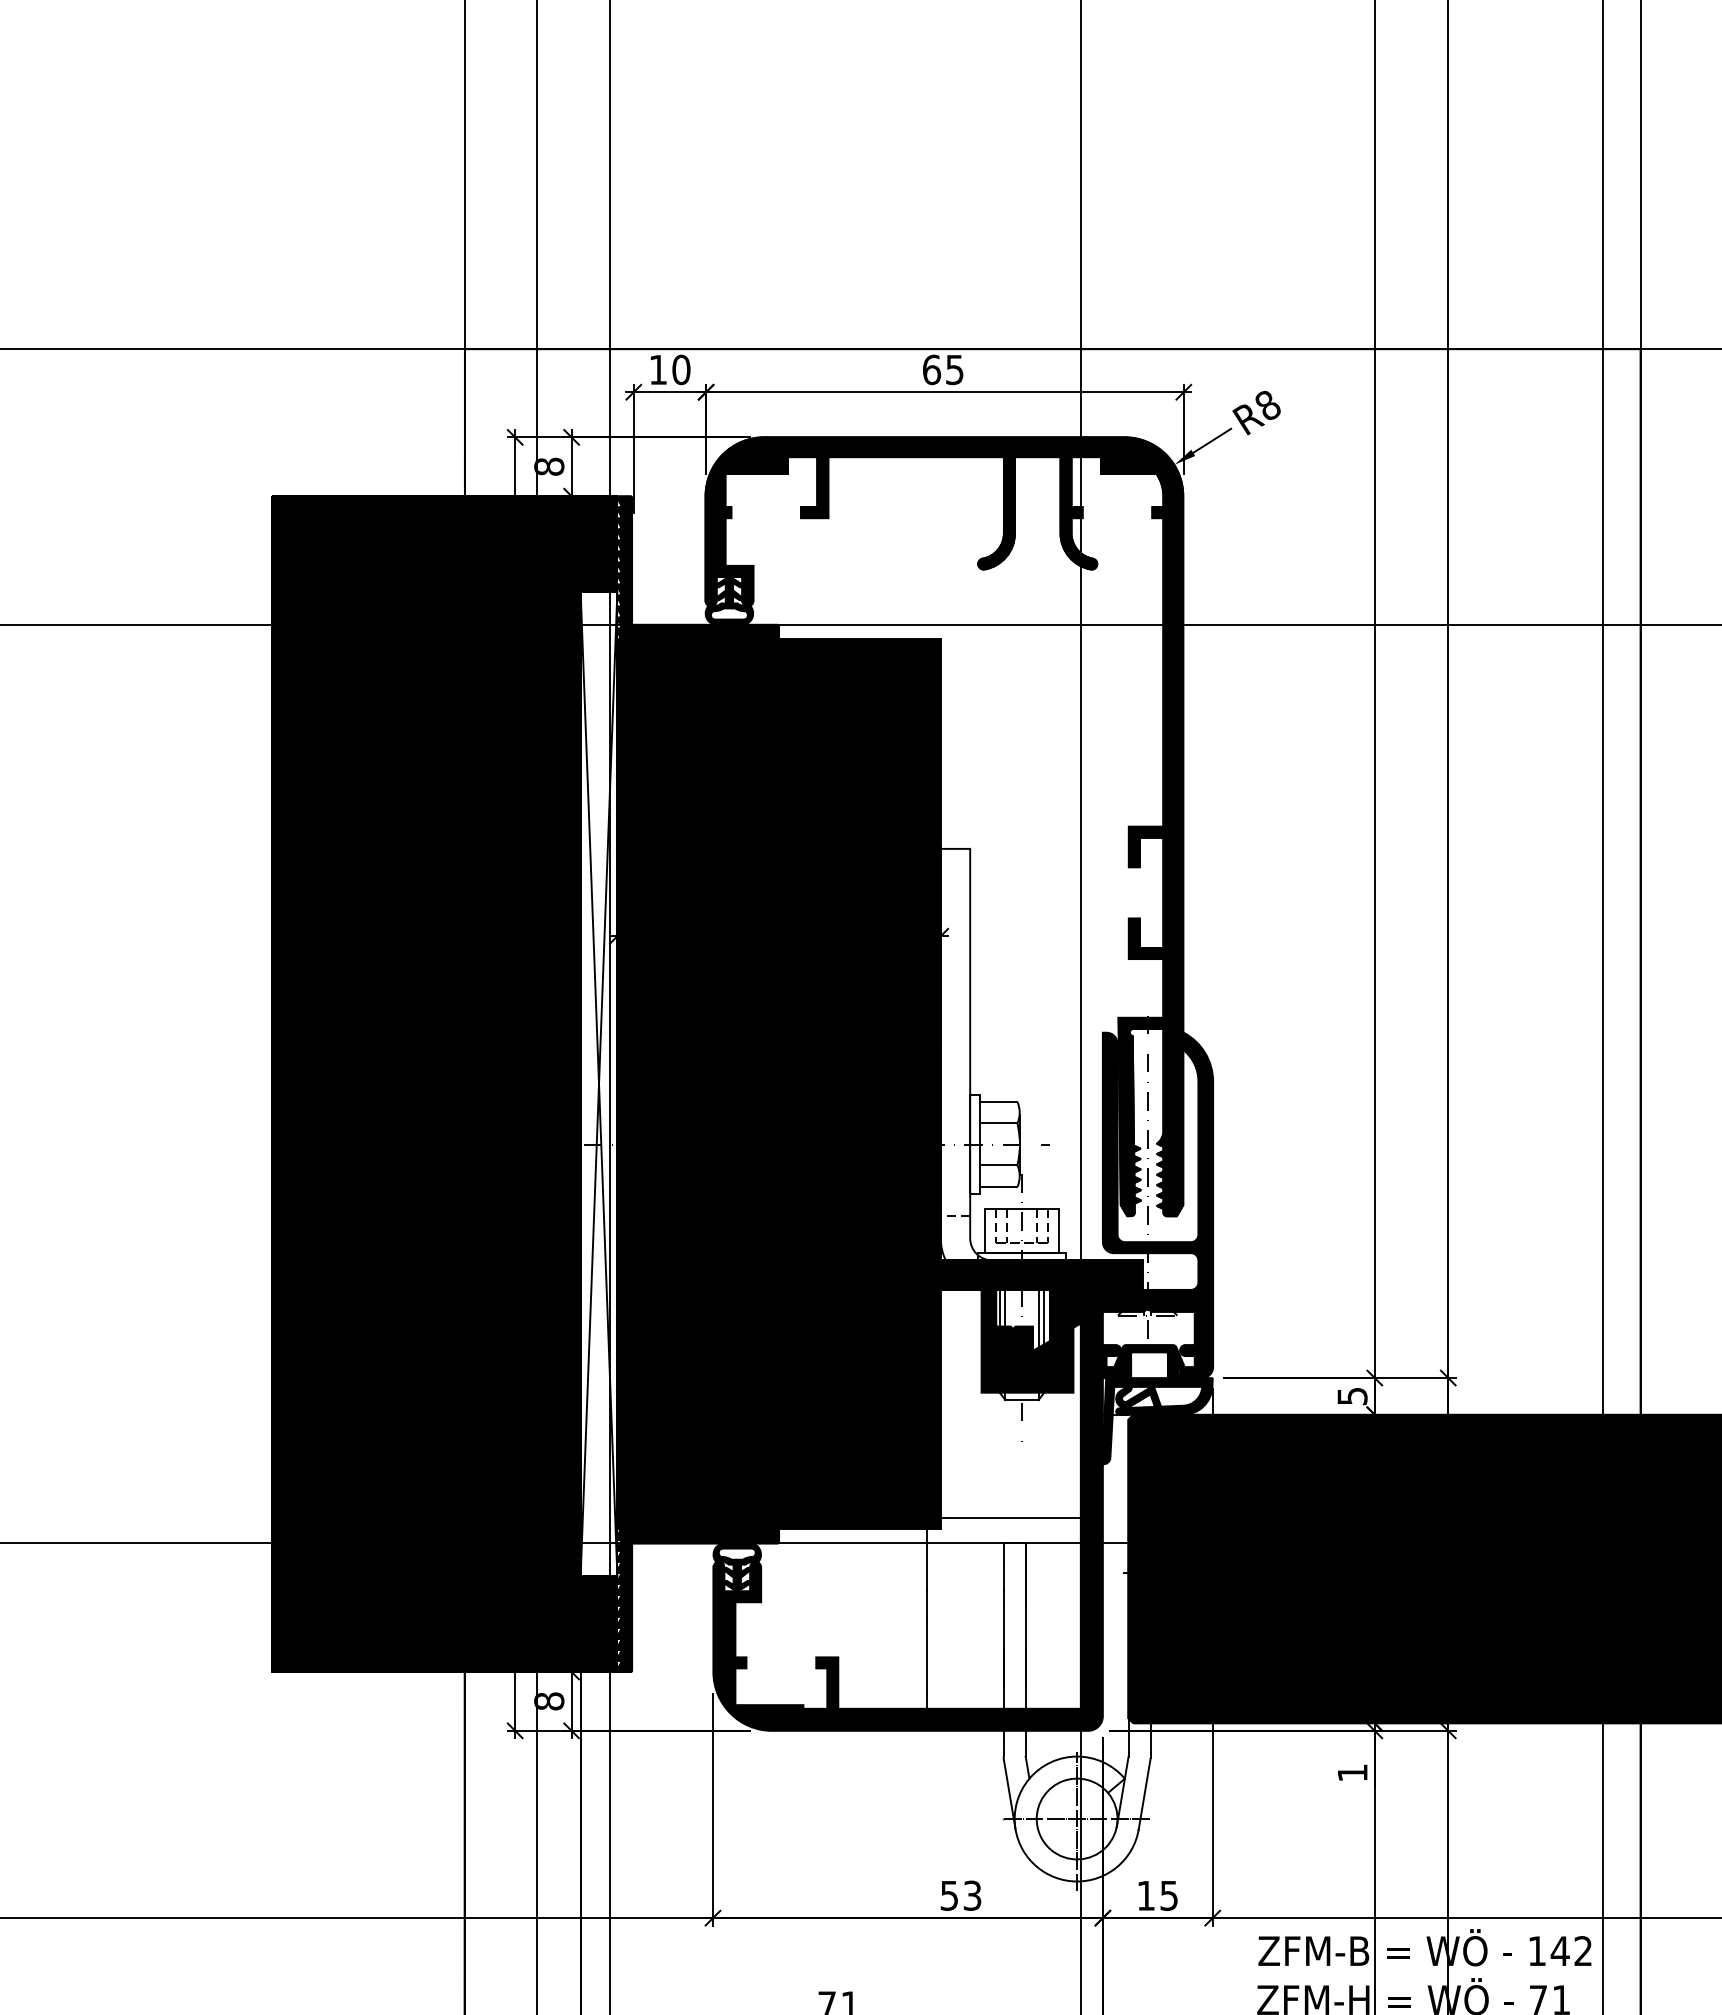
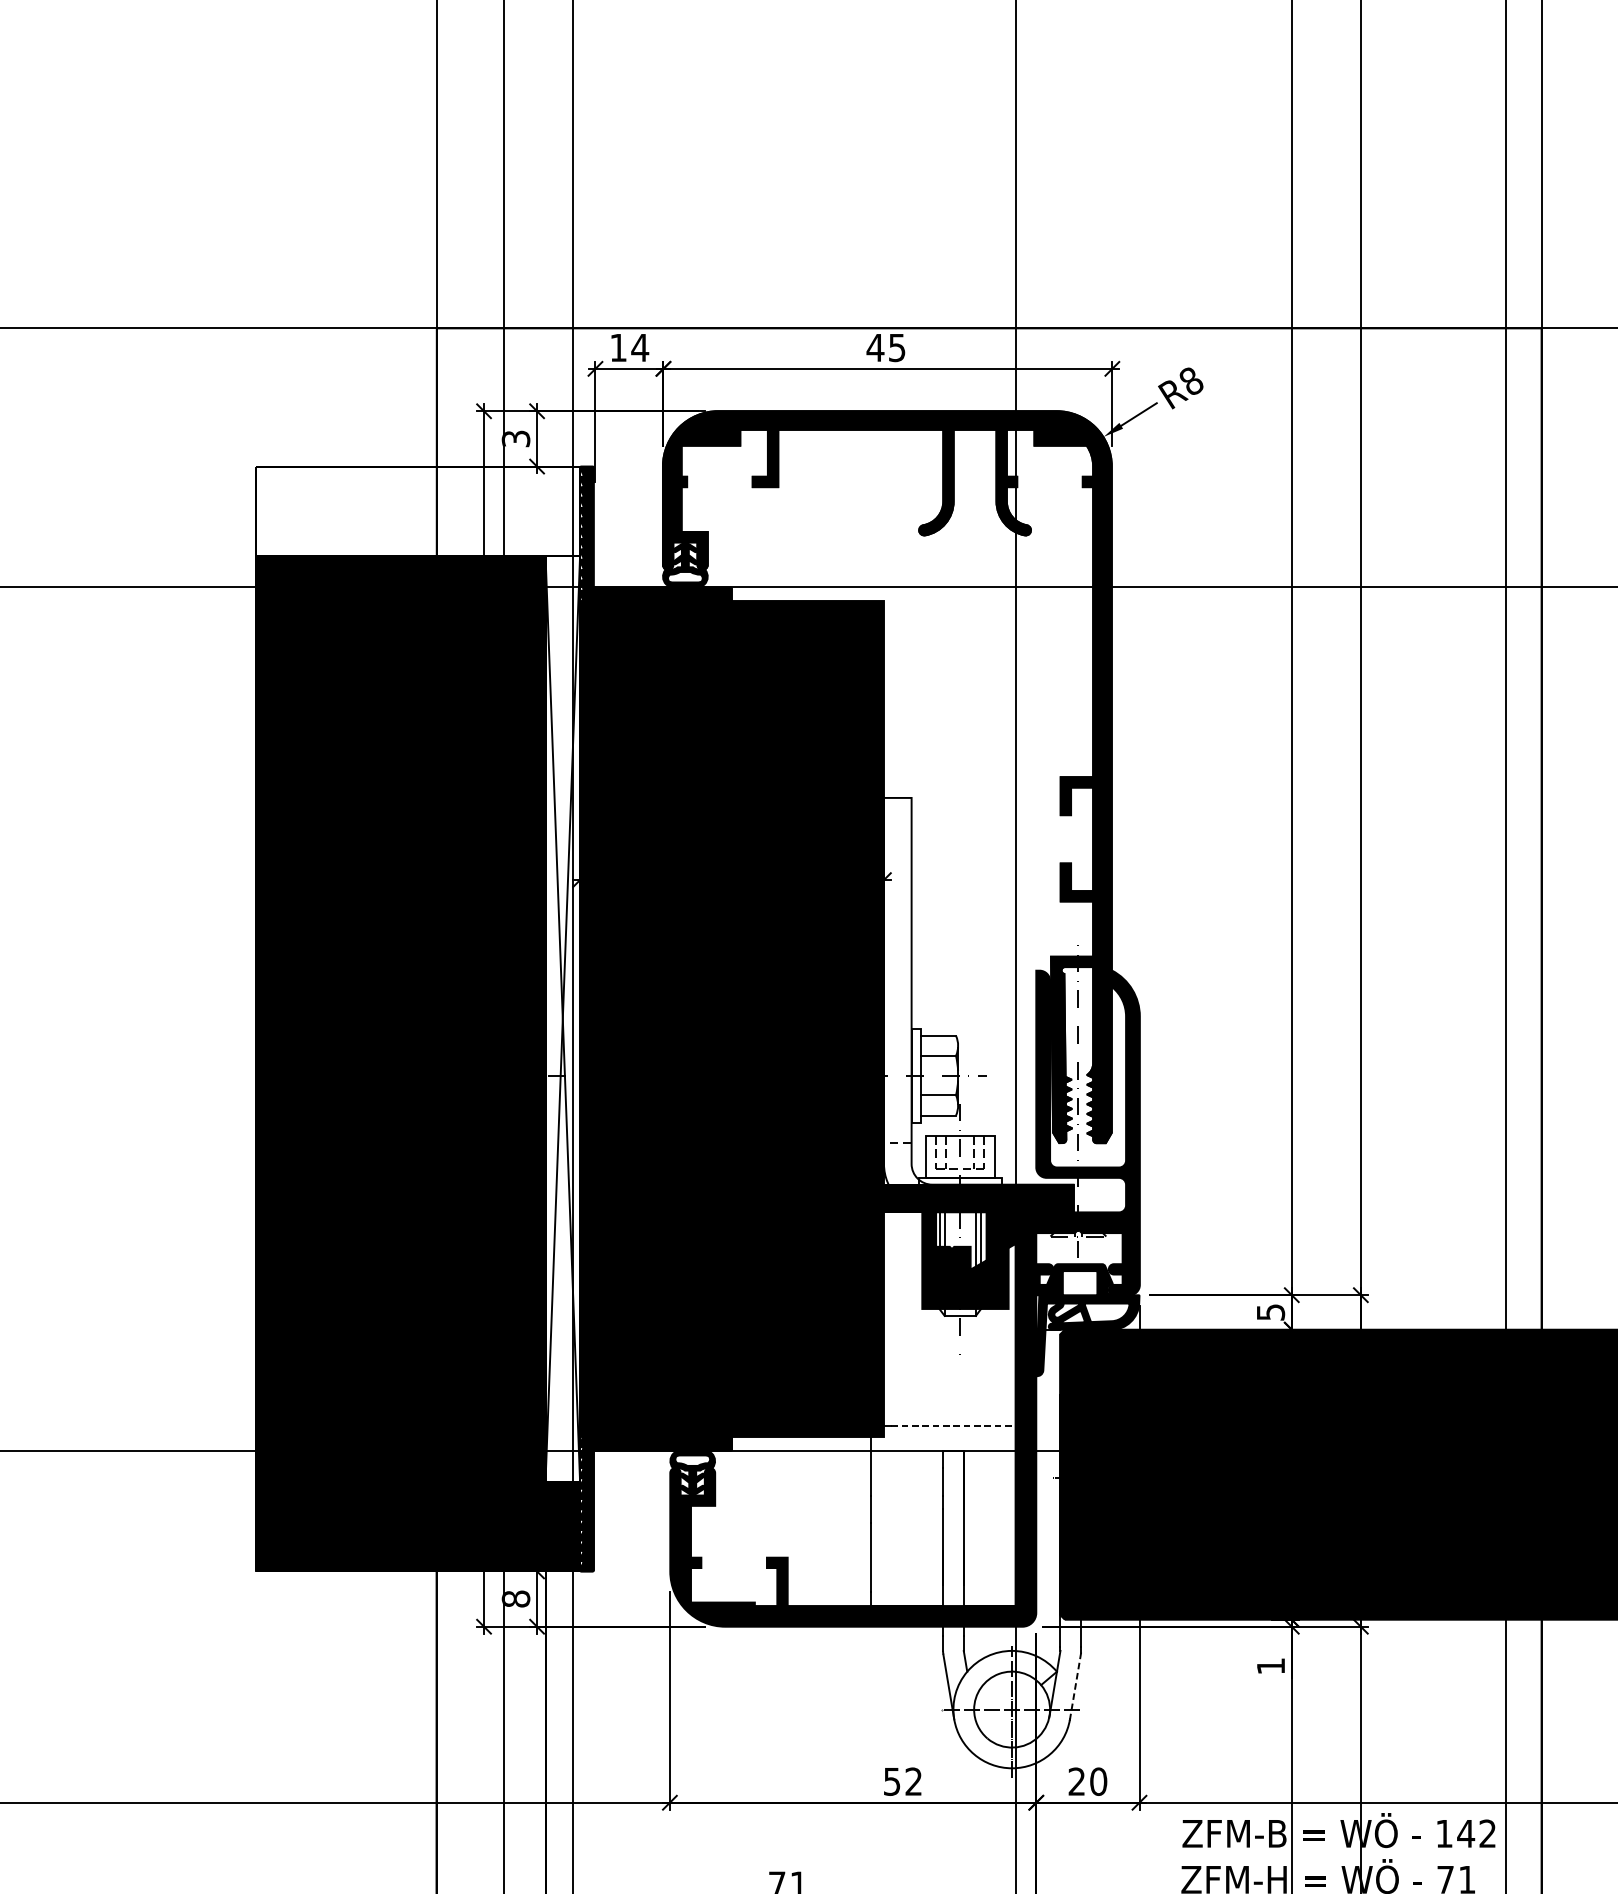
text: (680, 369) -> (639, 347), 10 -> 14
text: (931, 369) -> (875, 347), 65 -> 45
text: (549, 466) -> (516, 438), 8 -> 3
fill: (444, 543) -> (417, 510), removed
line: (1015, 1517) -> (954, 1426), solid -> dashed
line: (1144, 1793) -> (1075, 1685), solid -> dashed
text: (972, 1895) -> (913, 1781), 53 -> 52
text: (1157, 1895) -> (1087, 1781), 15 -> 20

